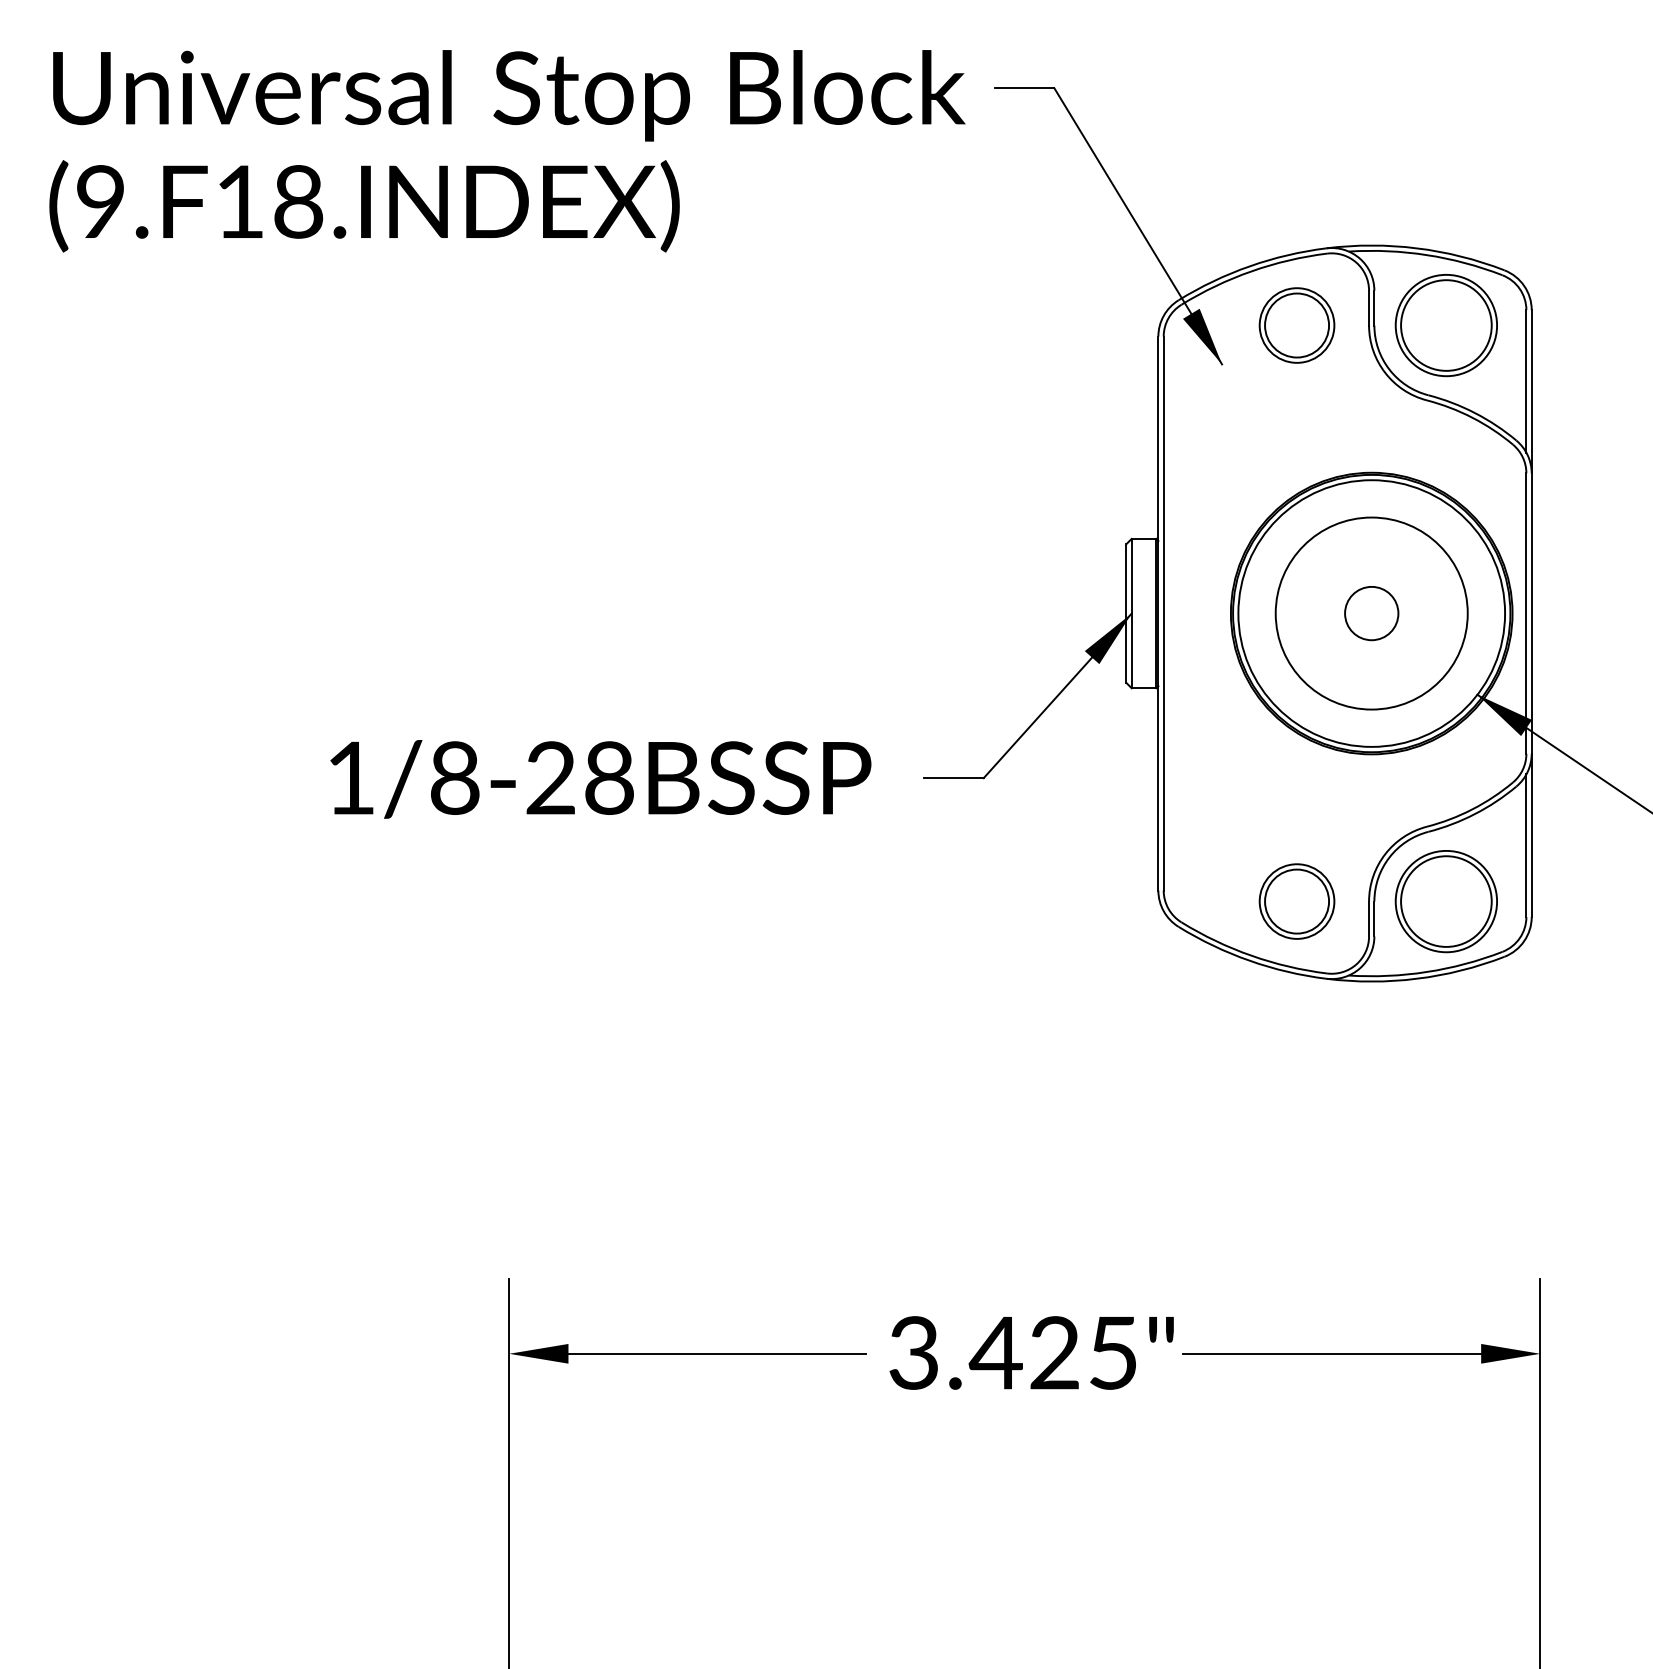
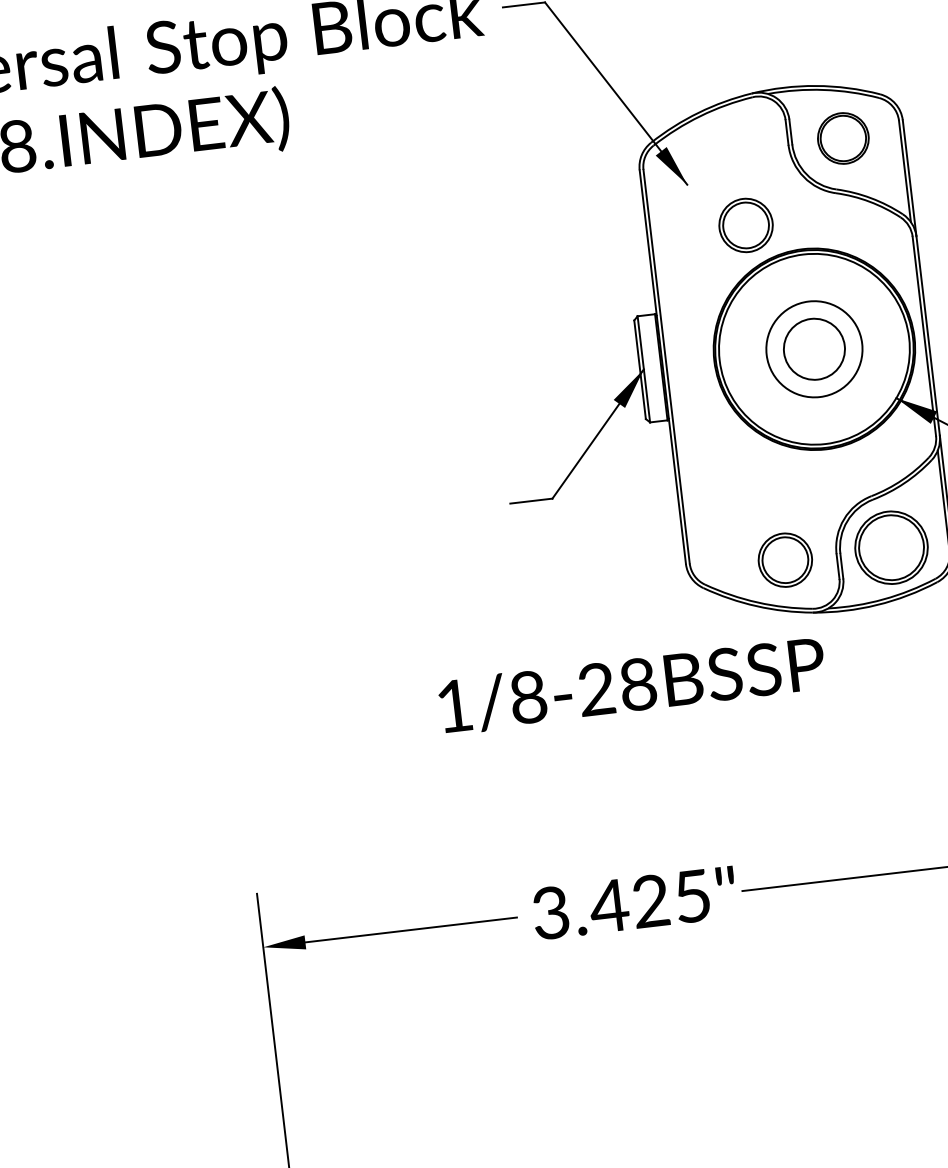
part: (1296, 325) -> (745, 225), moved
part: (1445, 325) -> (842, 138), size x0.7
circle: (1371, 613) -> (814, 349), size x0.7
circle: (1371, 613) -> (814, 349), size x1.6
text: (600, 779) -> (631, 686), moved

